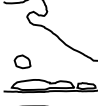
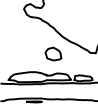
part: (22, 61) -> (53, 53), moved

